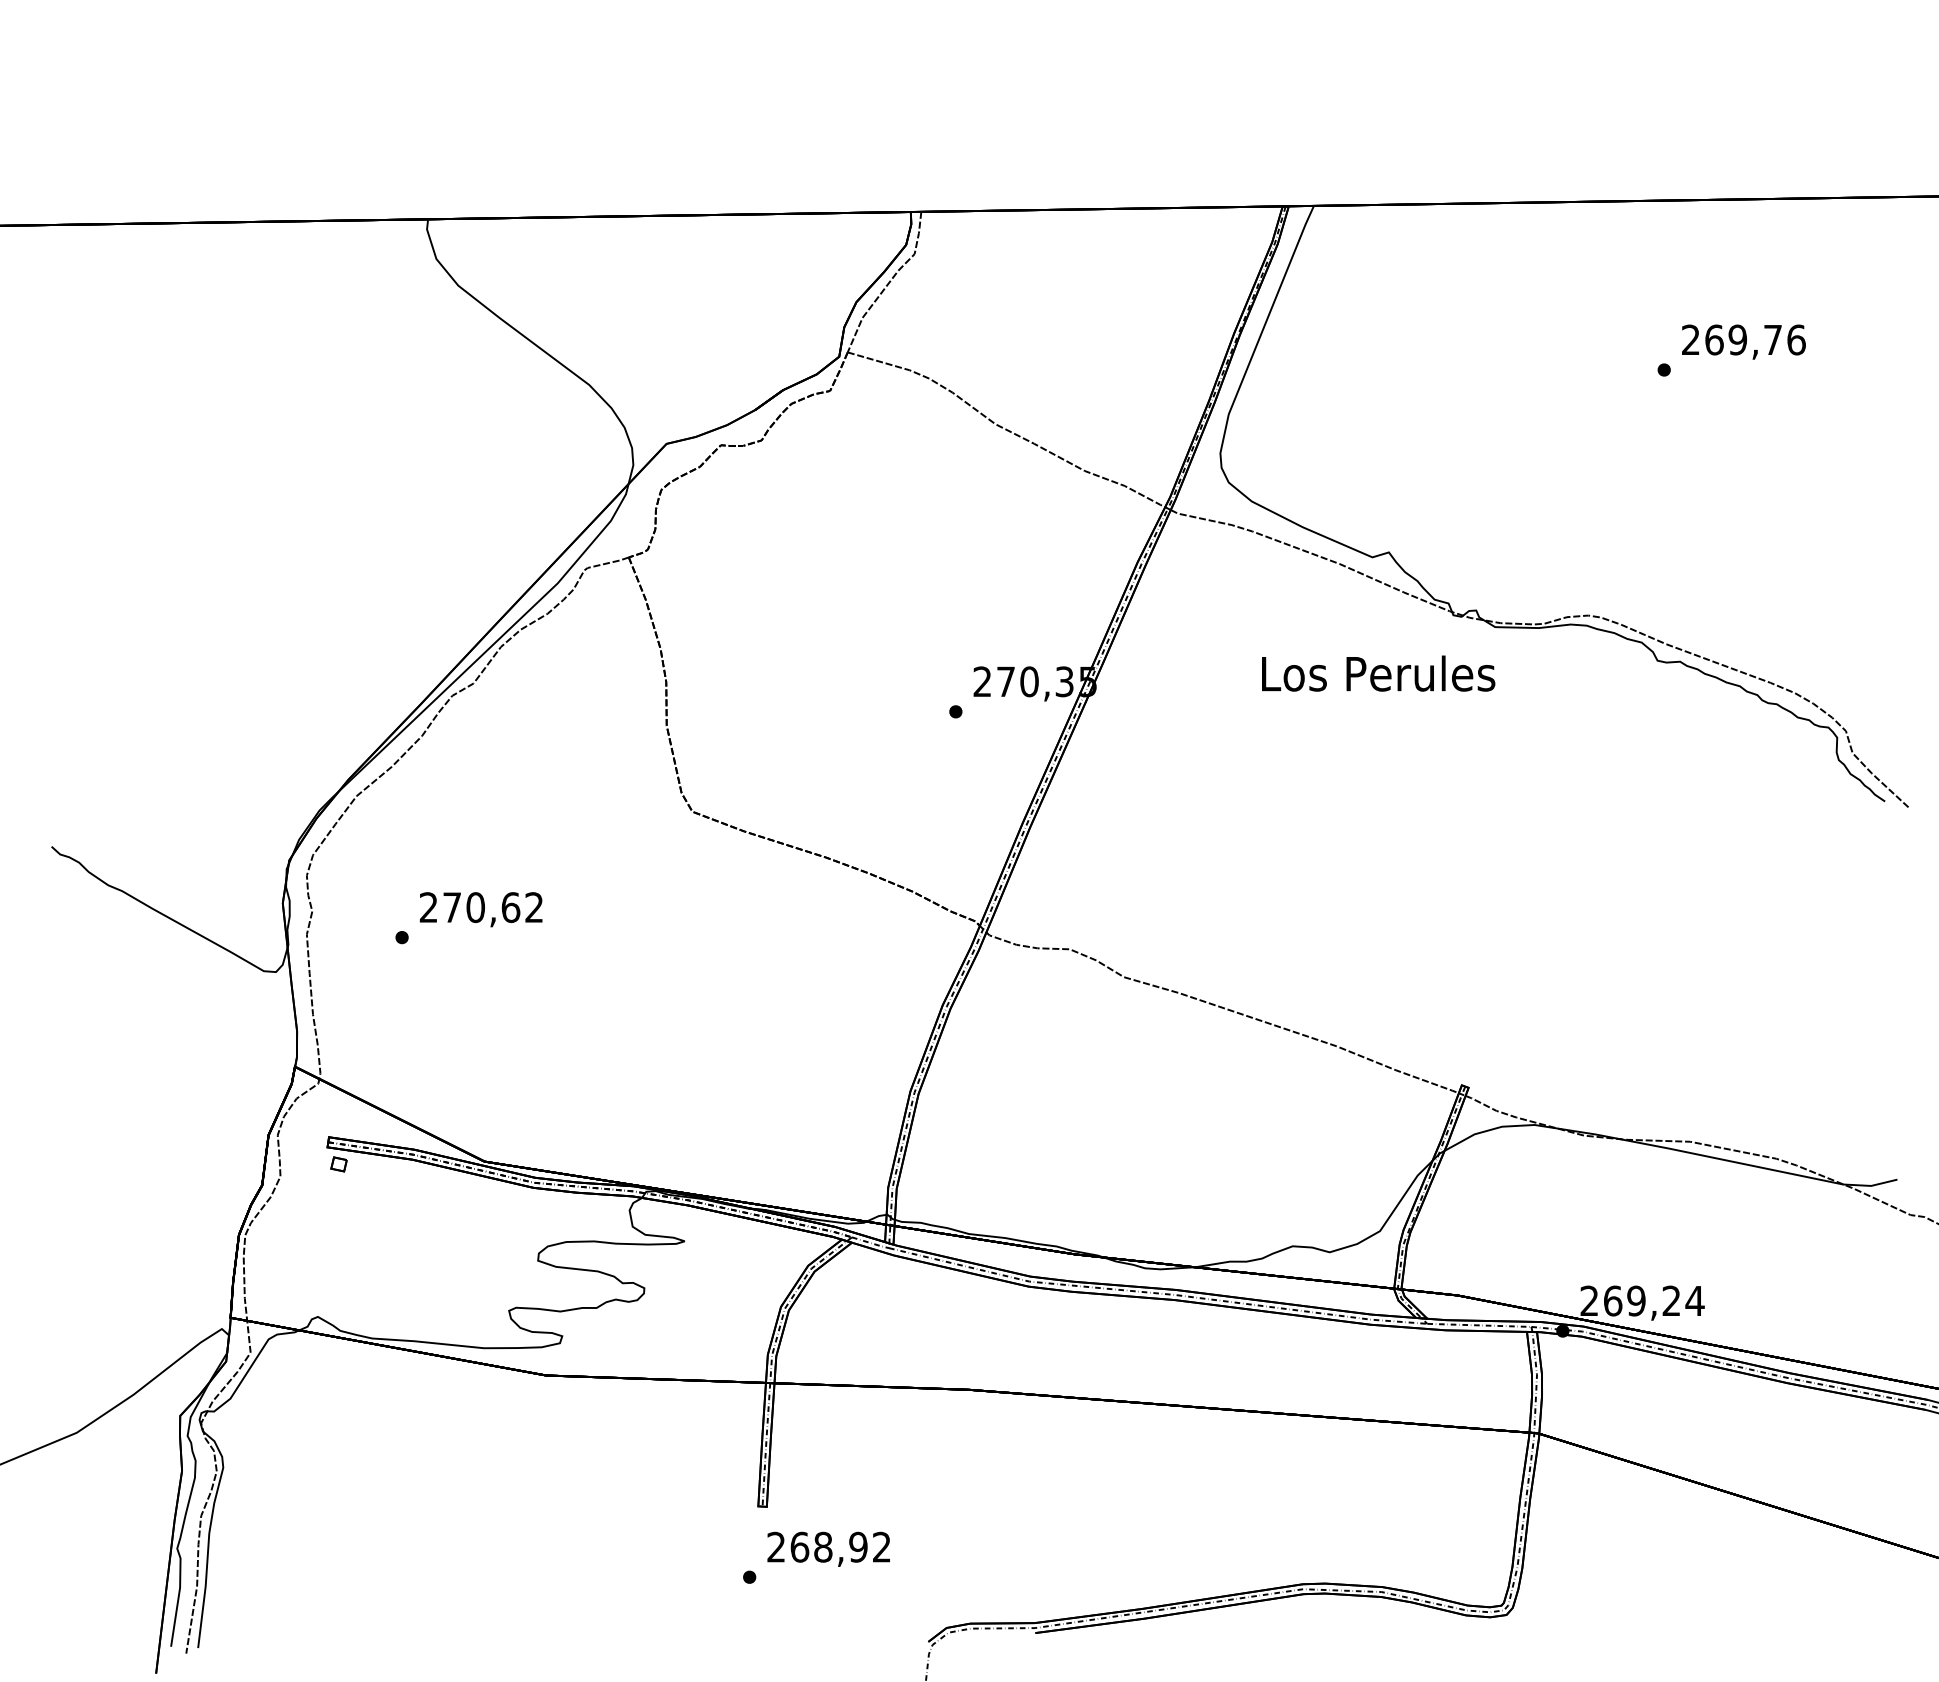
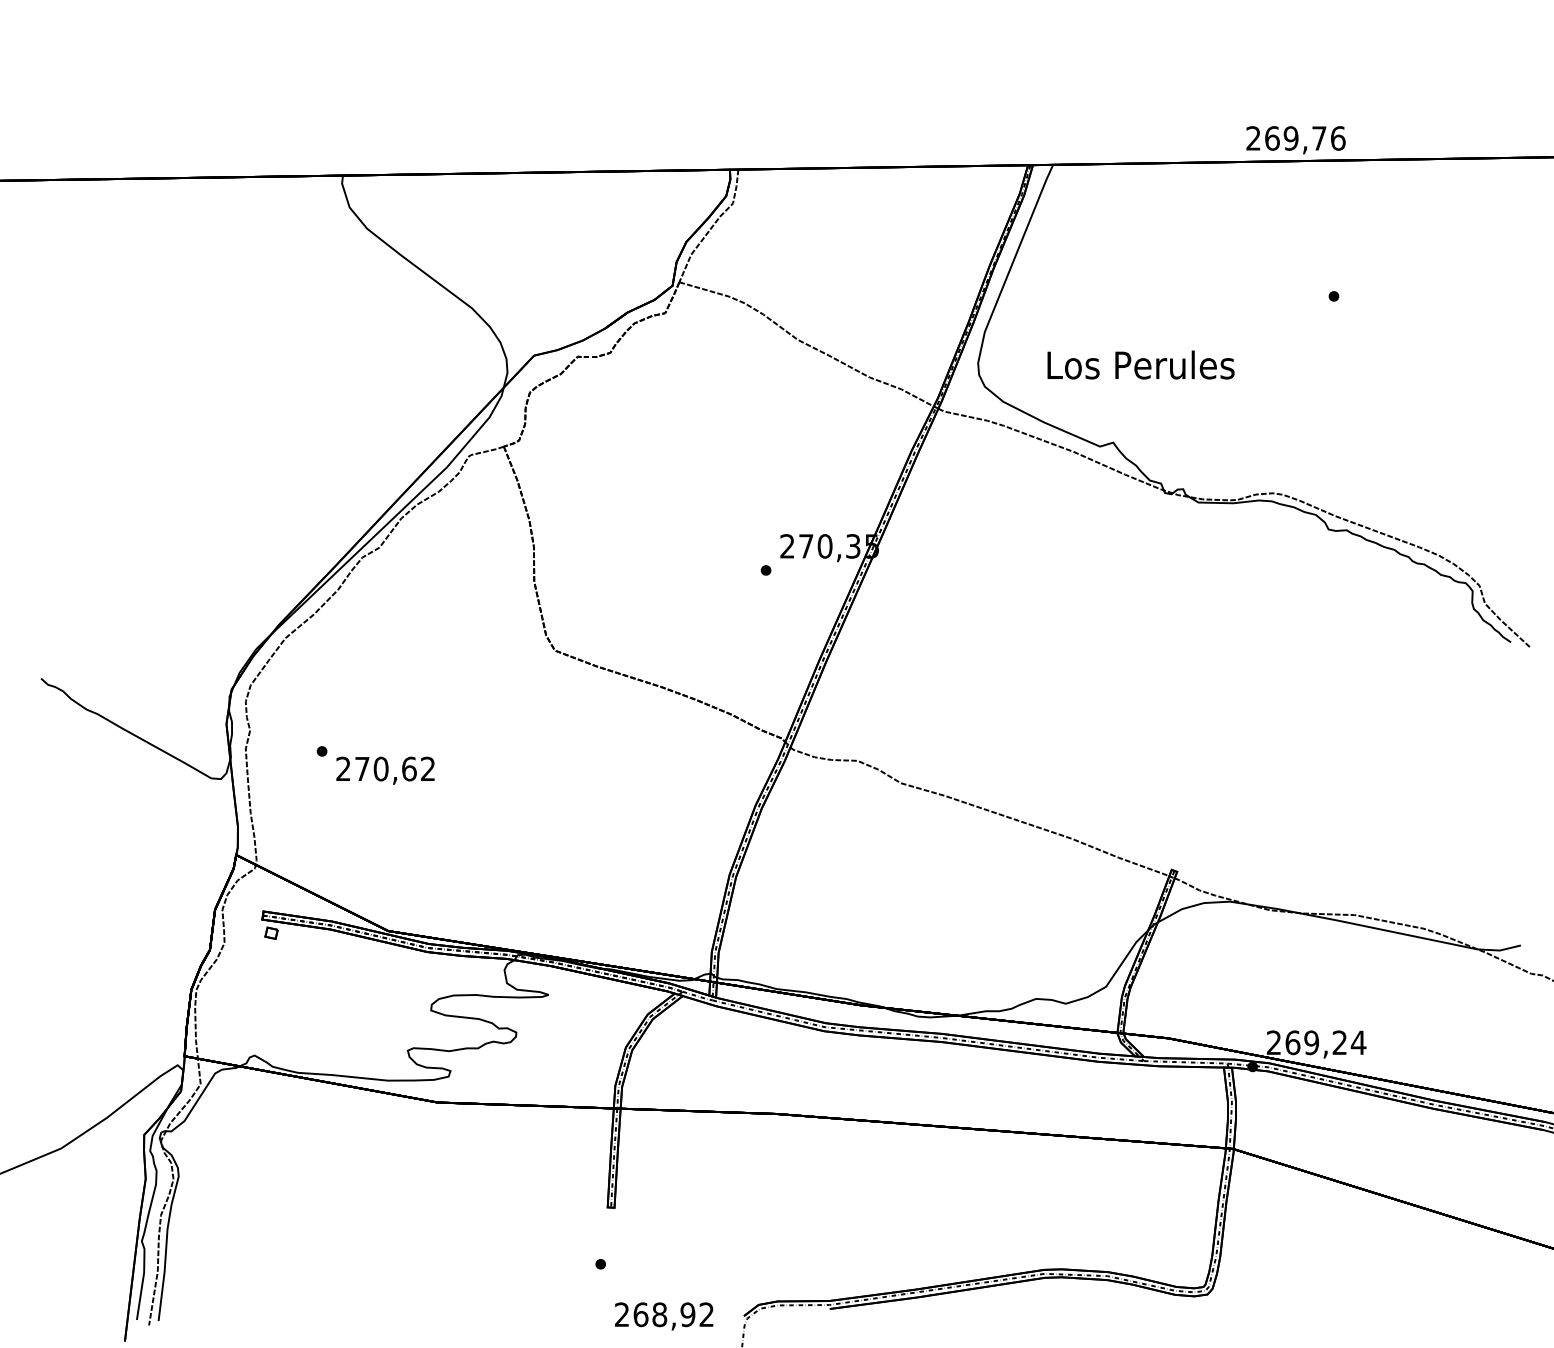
text: (1743, 341) -> (1295, 139), moved
text: (1378, 673) -> (1140, 364), moved
text: (480, 909) -> (384, 770), moved
text: (828, 1548) -> (663, 1315), moved

